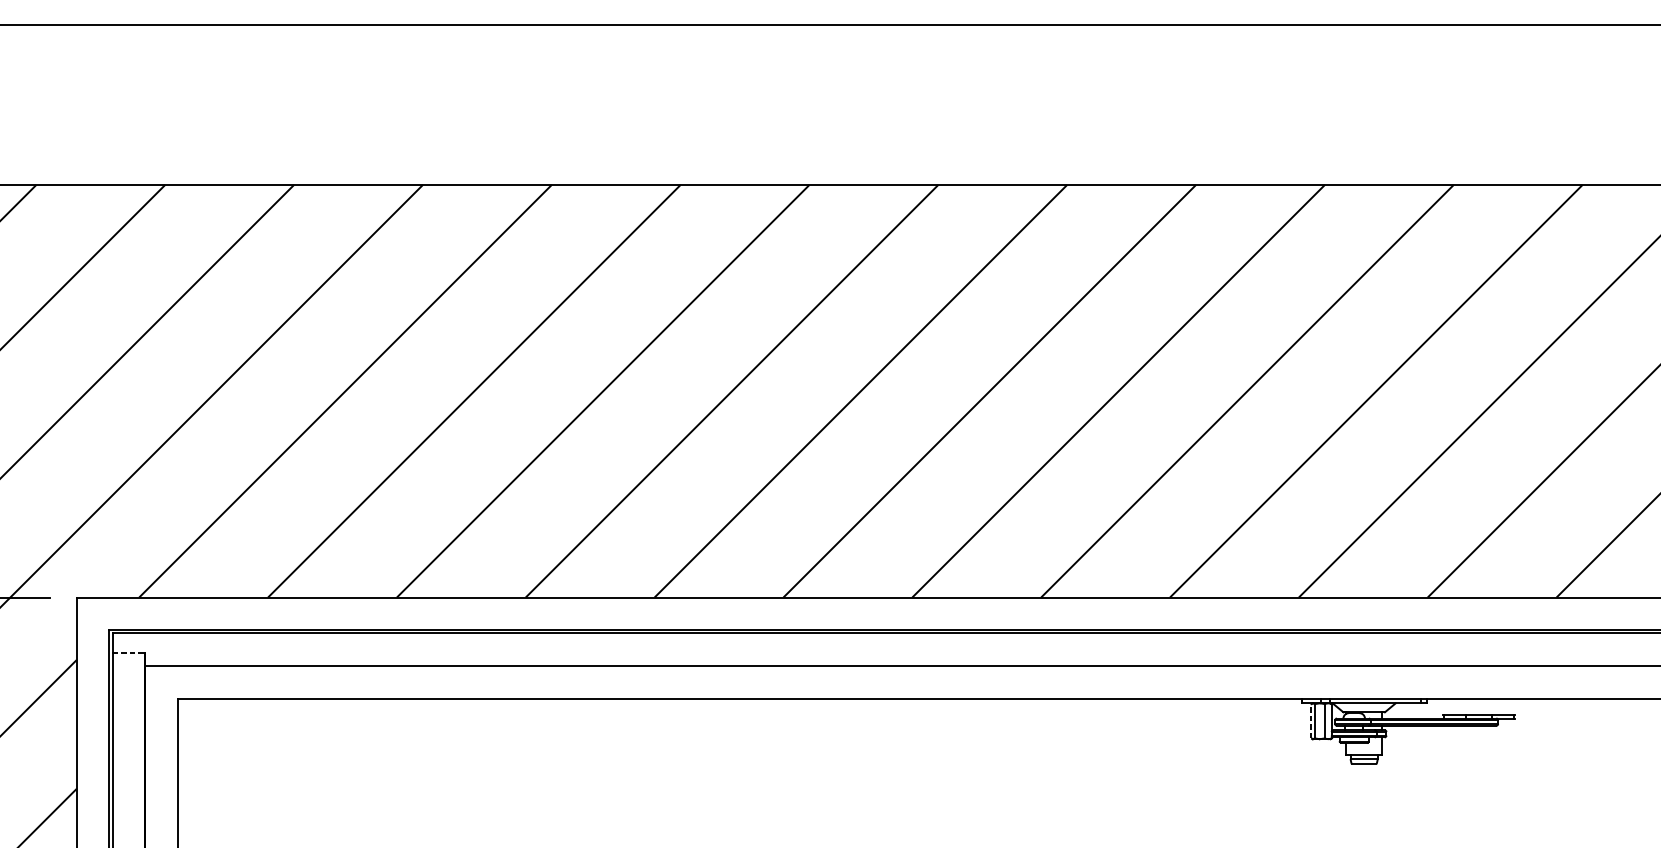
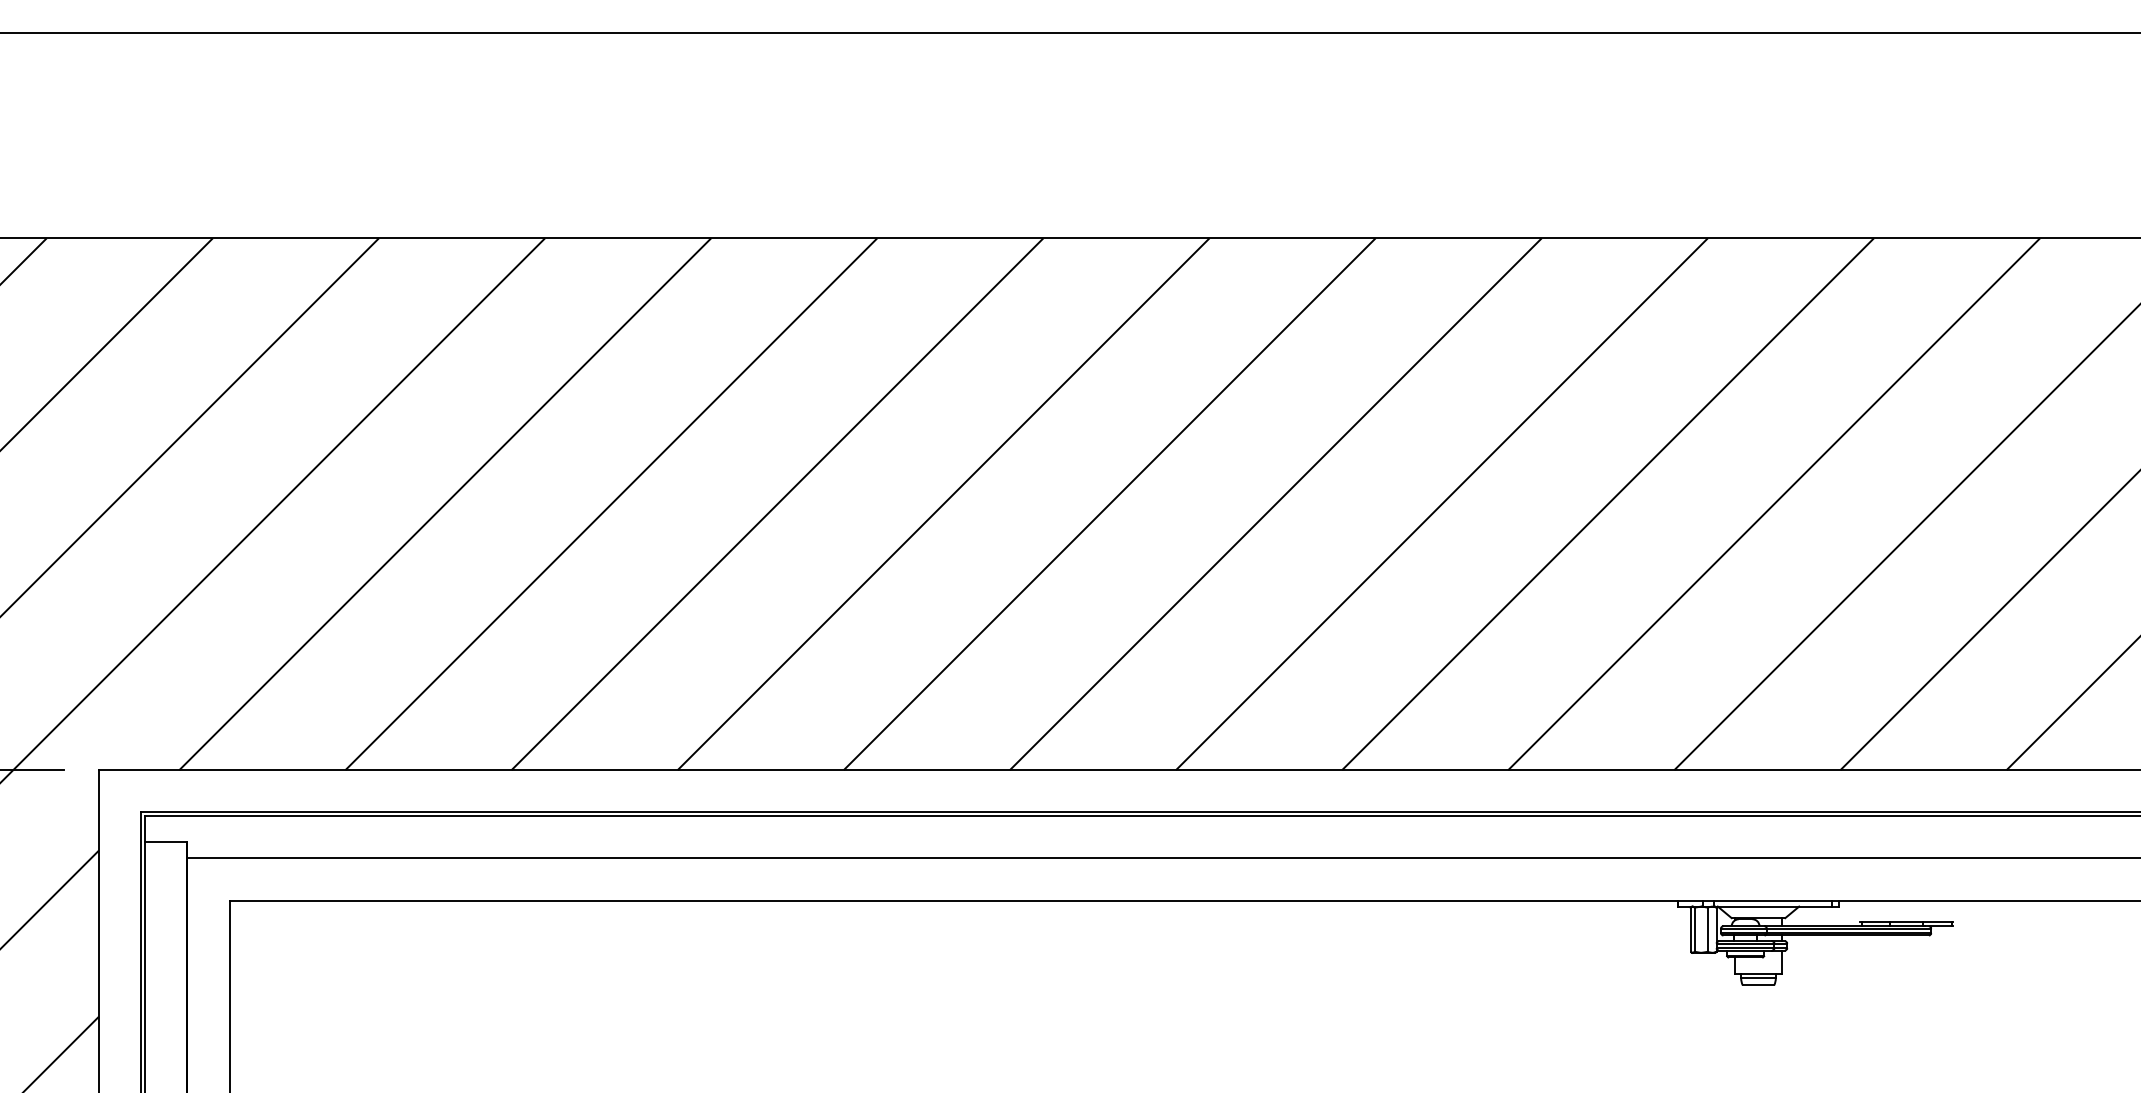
line: (129, 652) -> (166, 841), dashed -> solid
line: (1311, 721) -> (1690, 929), dashed -> solid

